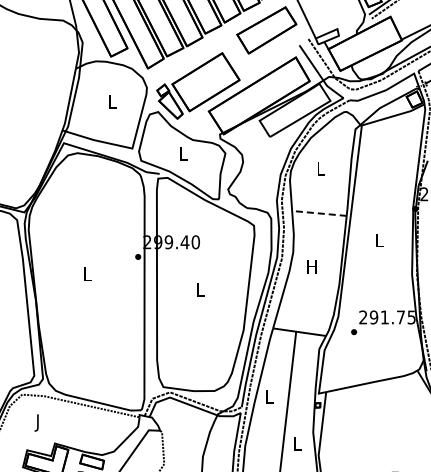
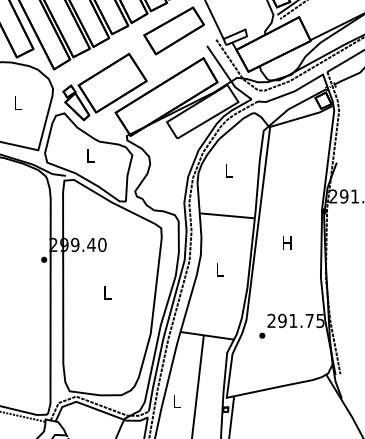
line: (318, 213) -> (226, 215), dashed -> solid
text: (378, 240) -> (286, 243), L -> H
text: (311, 266) -> (219, 269), H -> L

